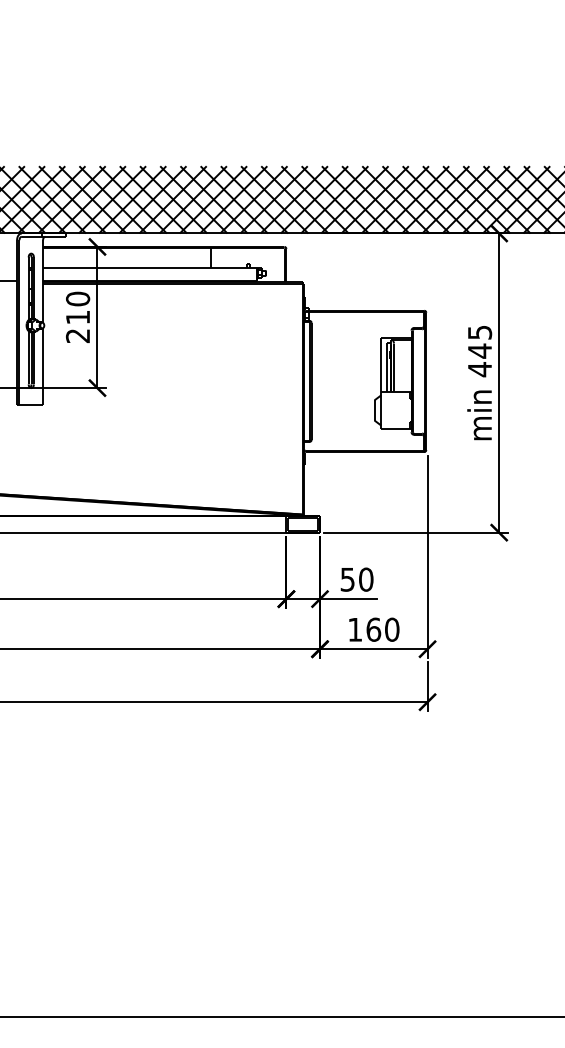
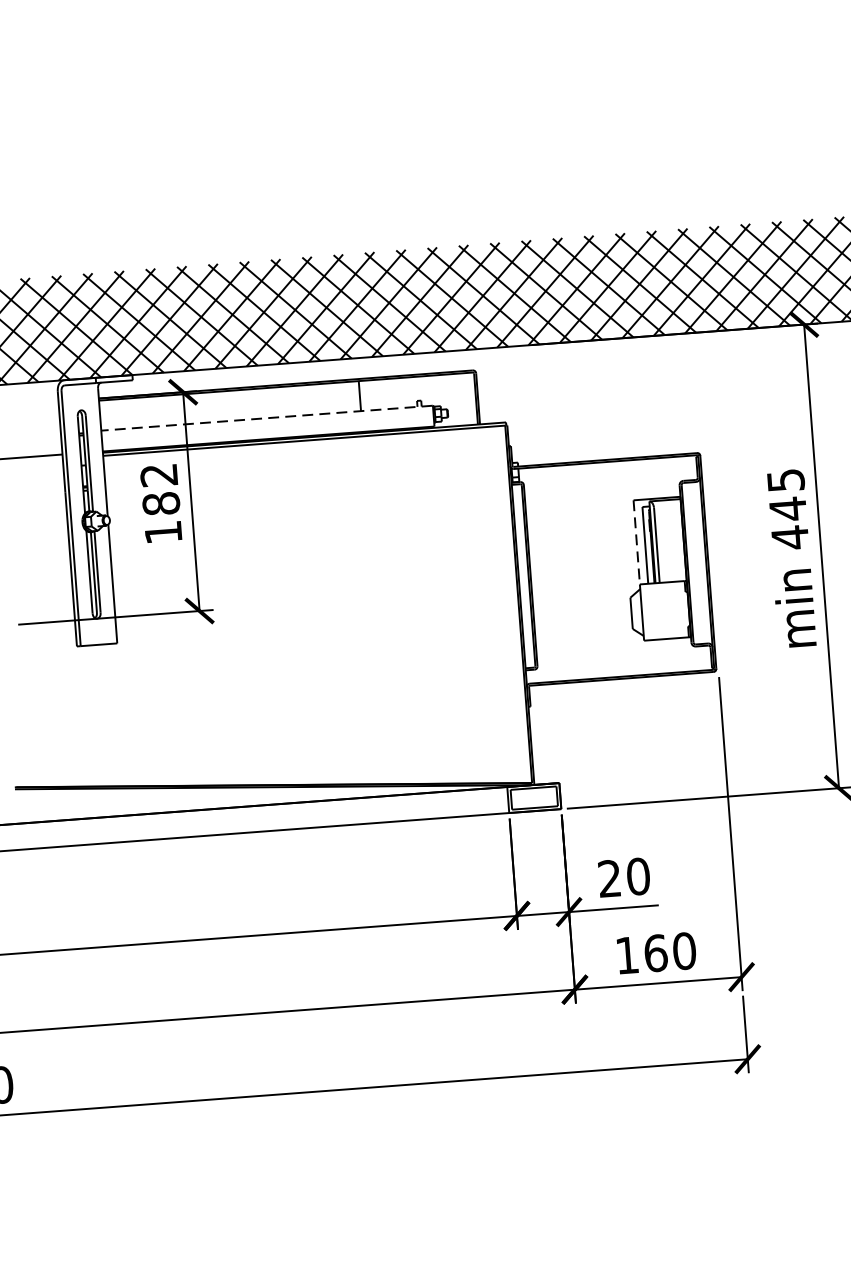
line: (149, 267) -> (266, 418), solid -> dashed
text: (77, 317) -> (160, 503), 210 -> 182
line: (381, 365) -> (637, 542), solid -> dashed
text: (347, 579) -> (609, 878), 50 -> 20

